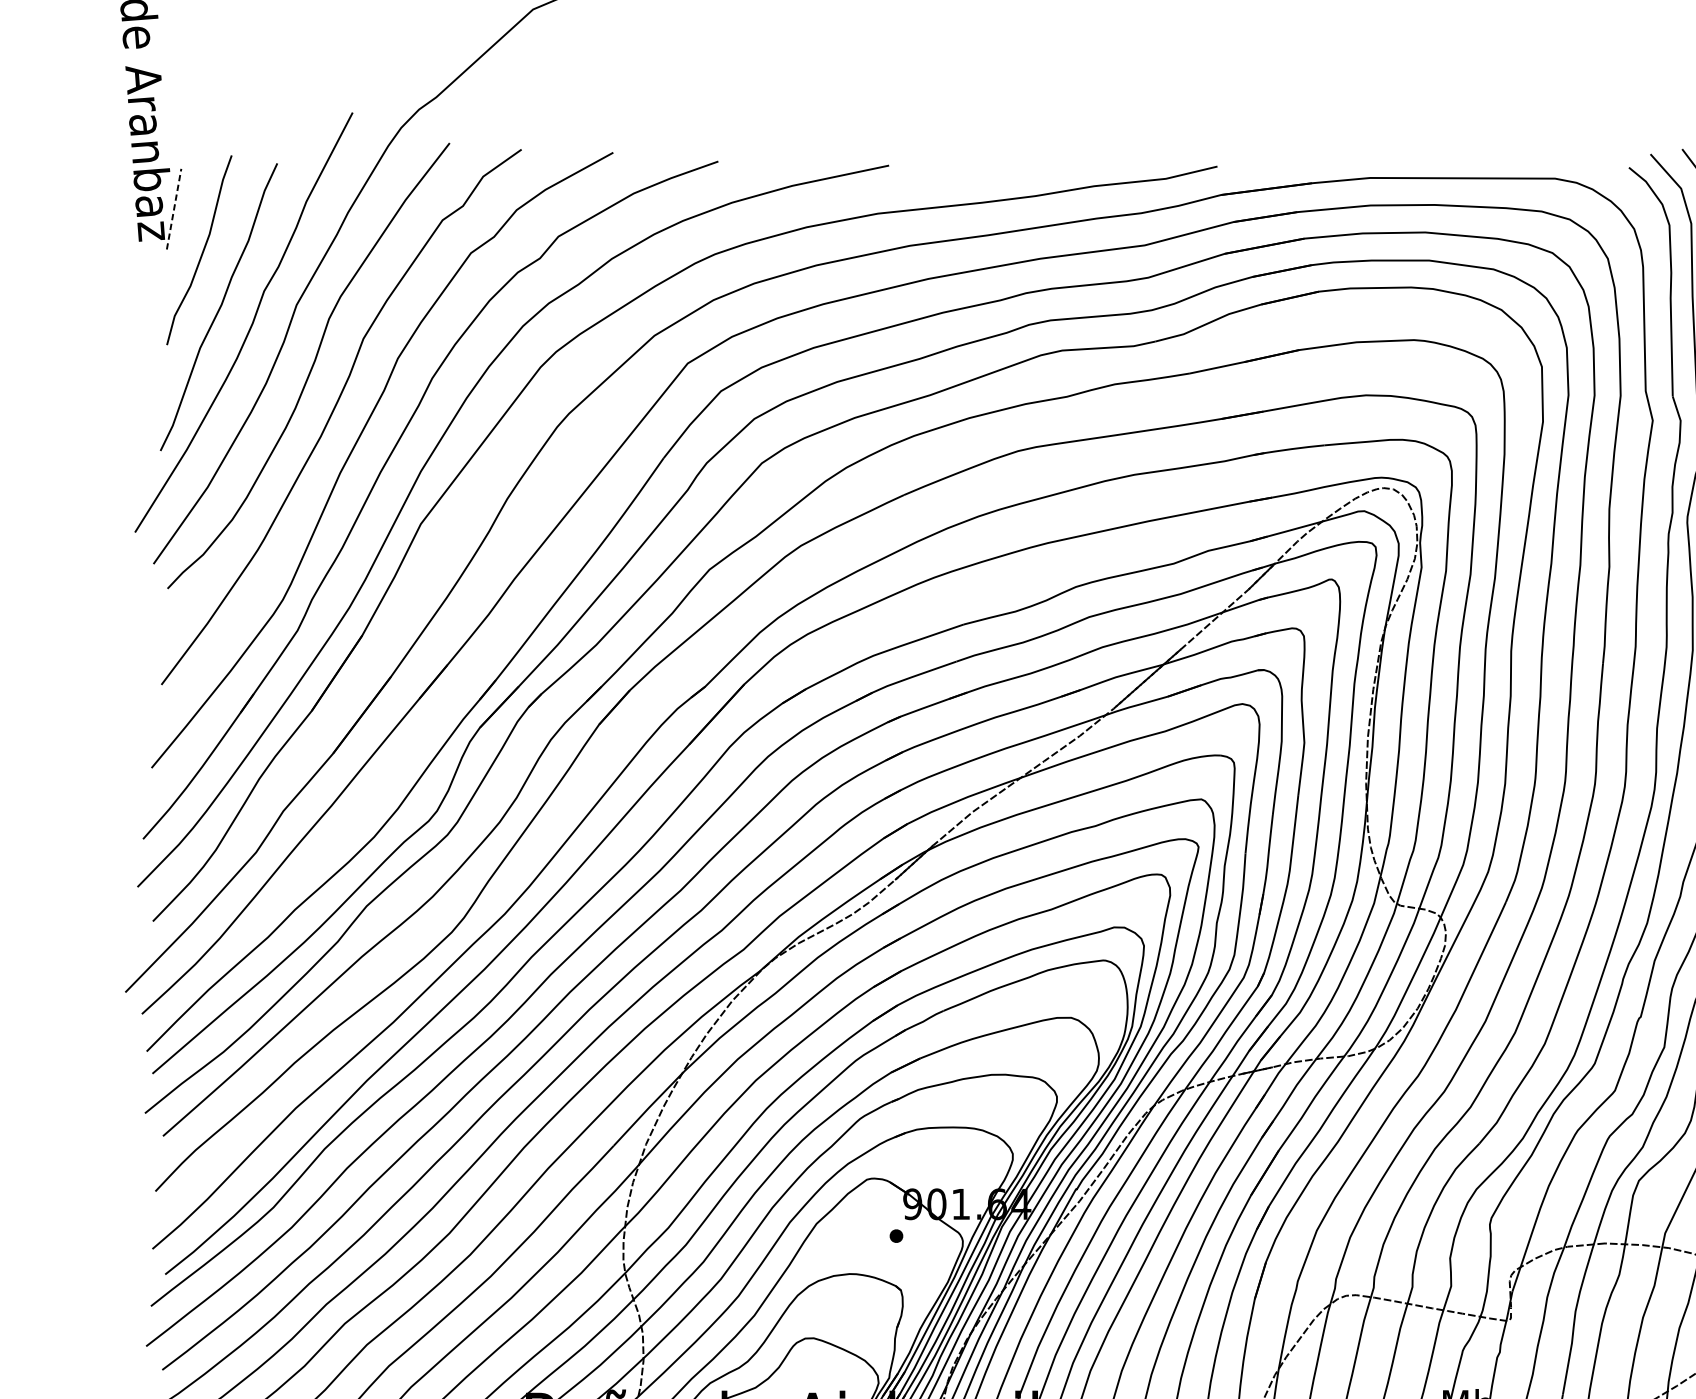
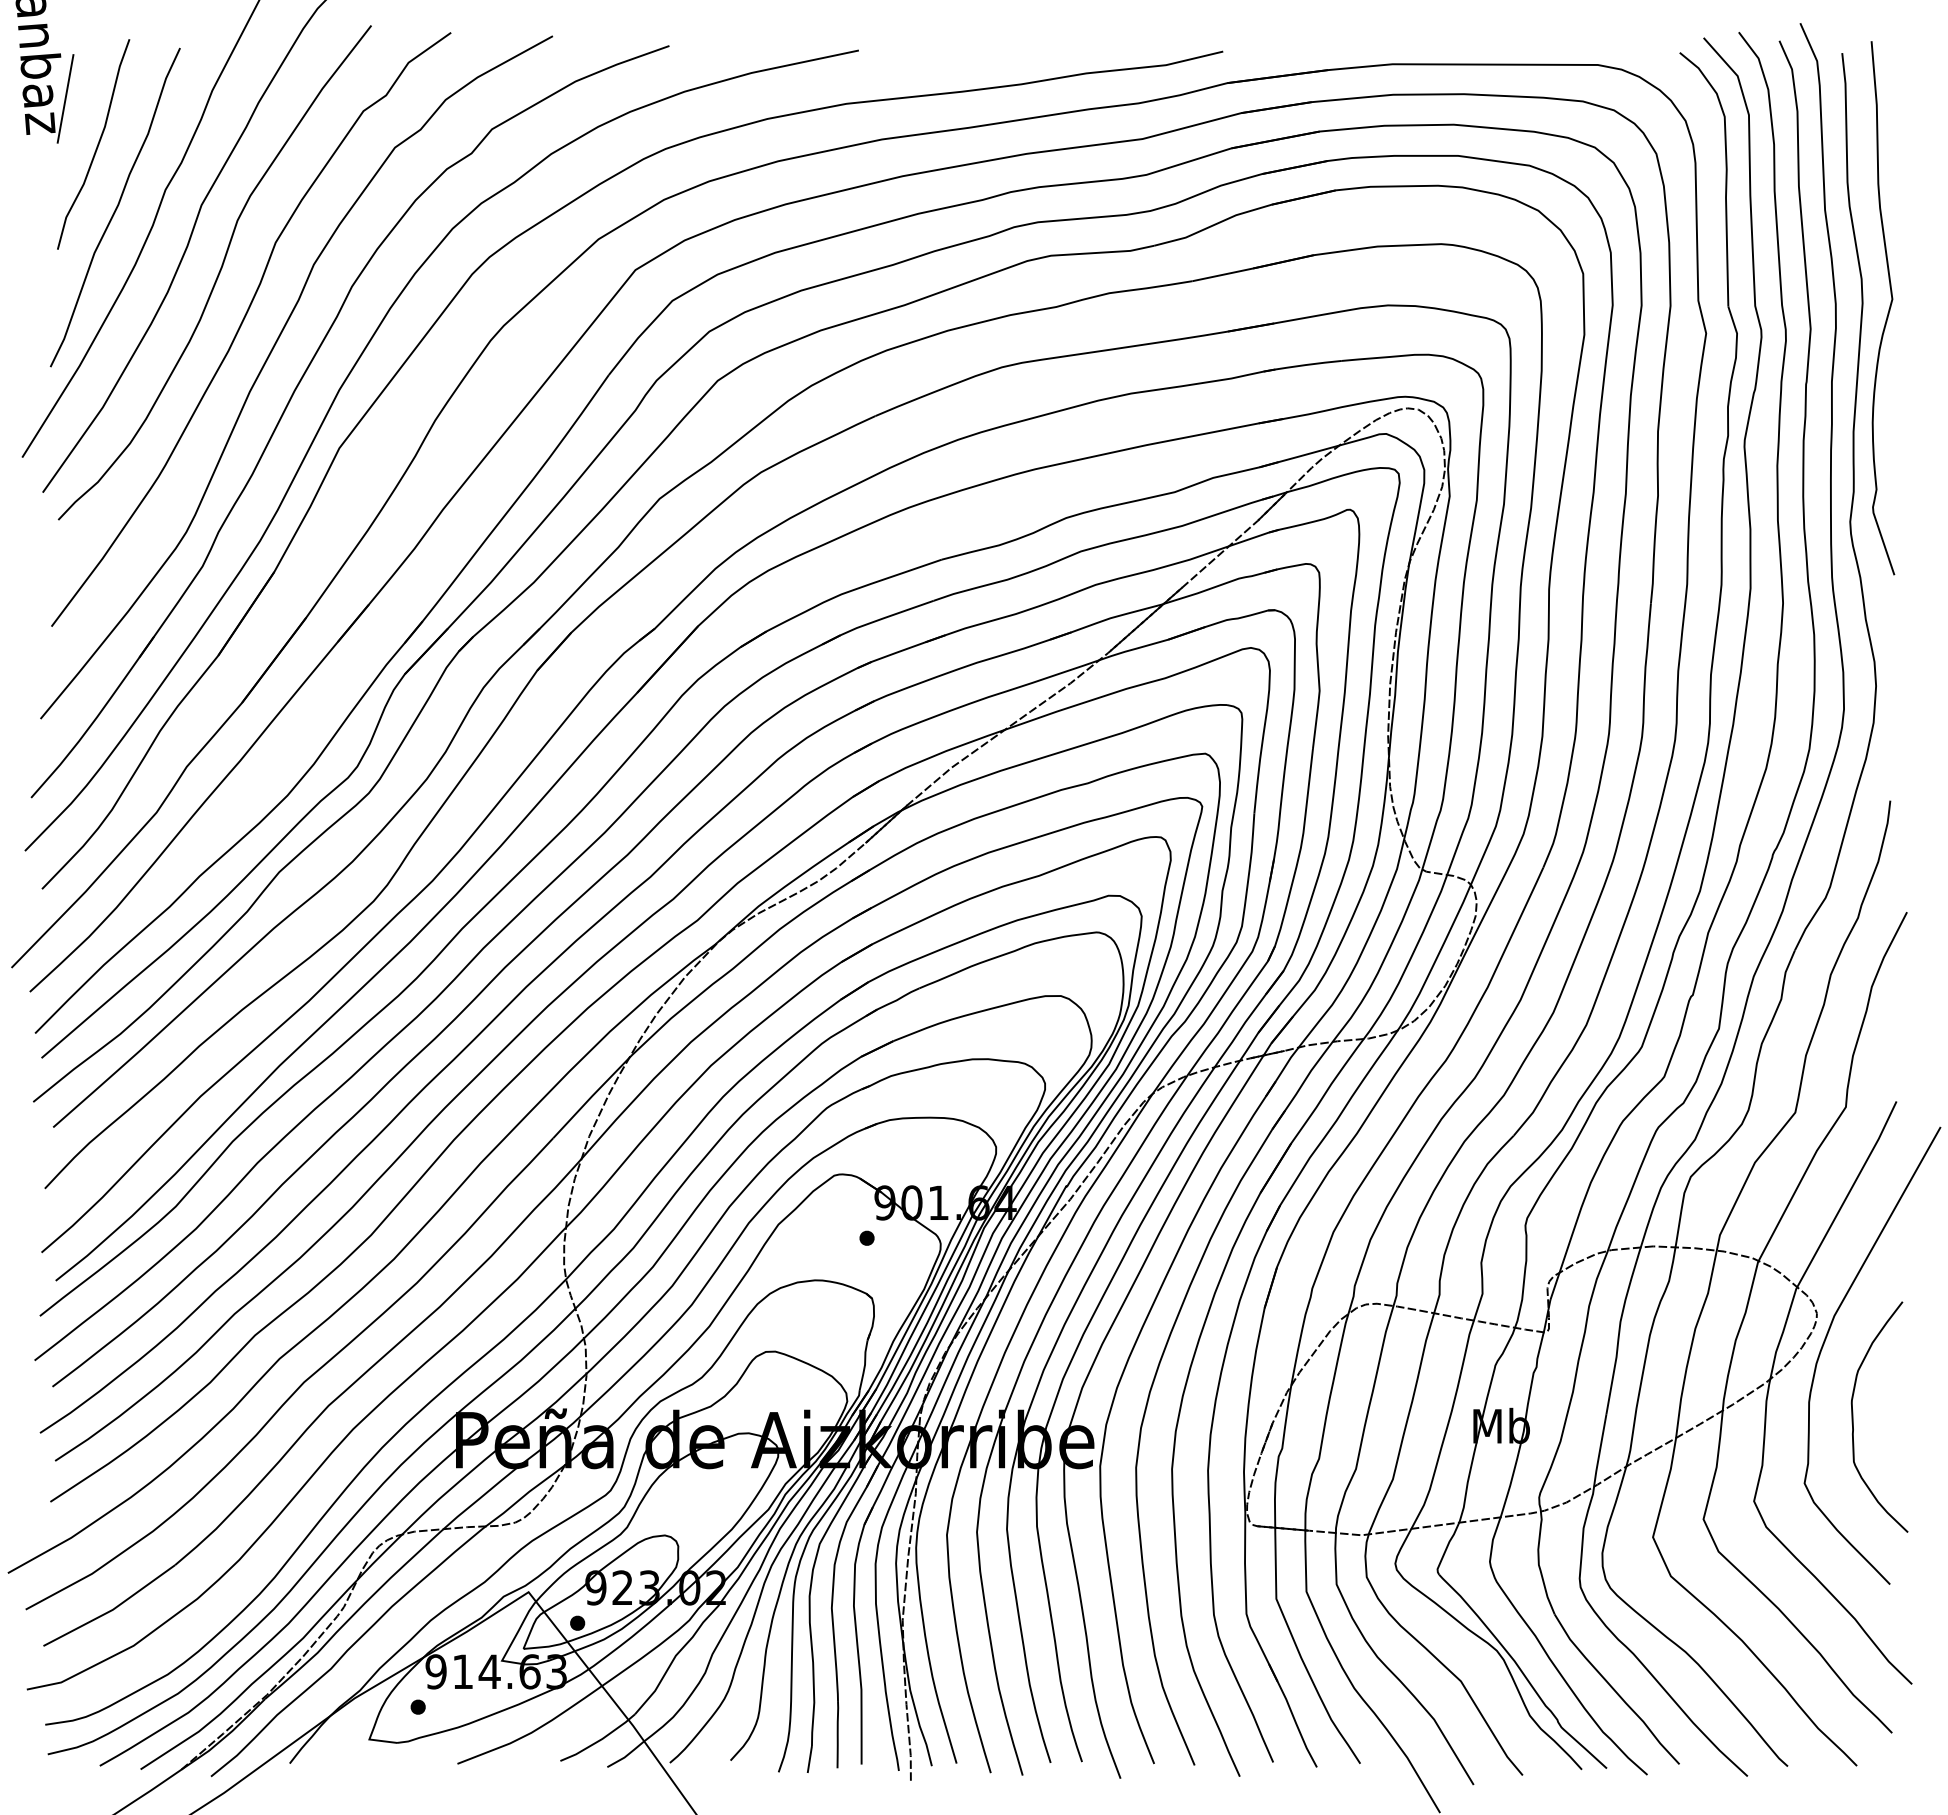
line: (174, 208) -> (65, 98), dashed -> solid

